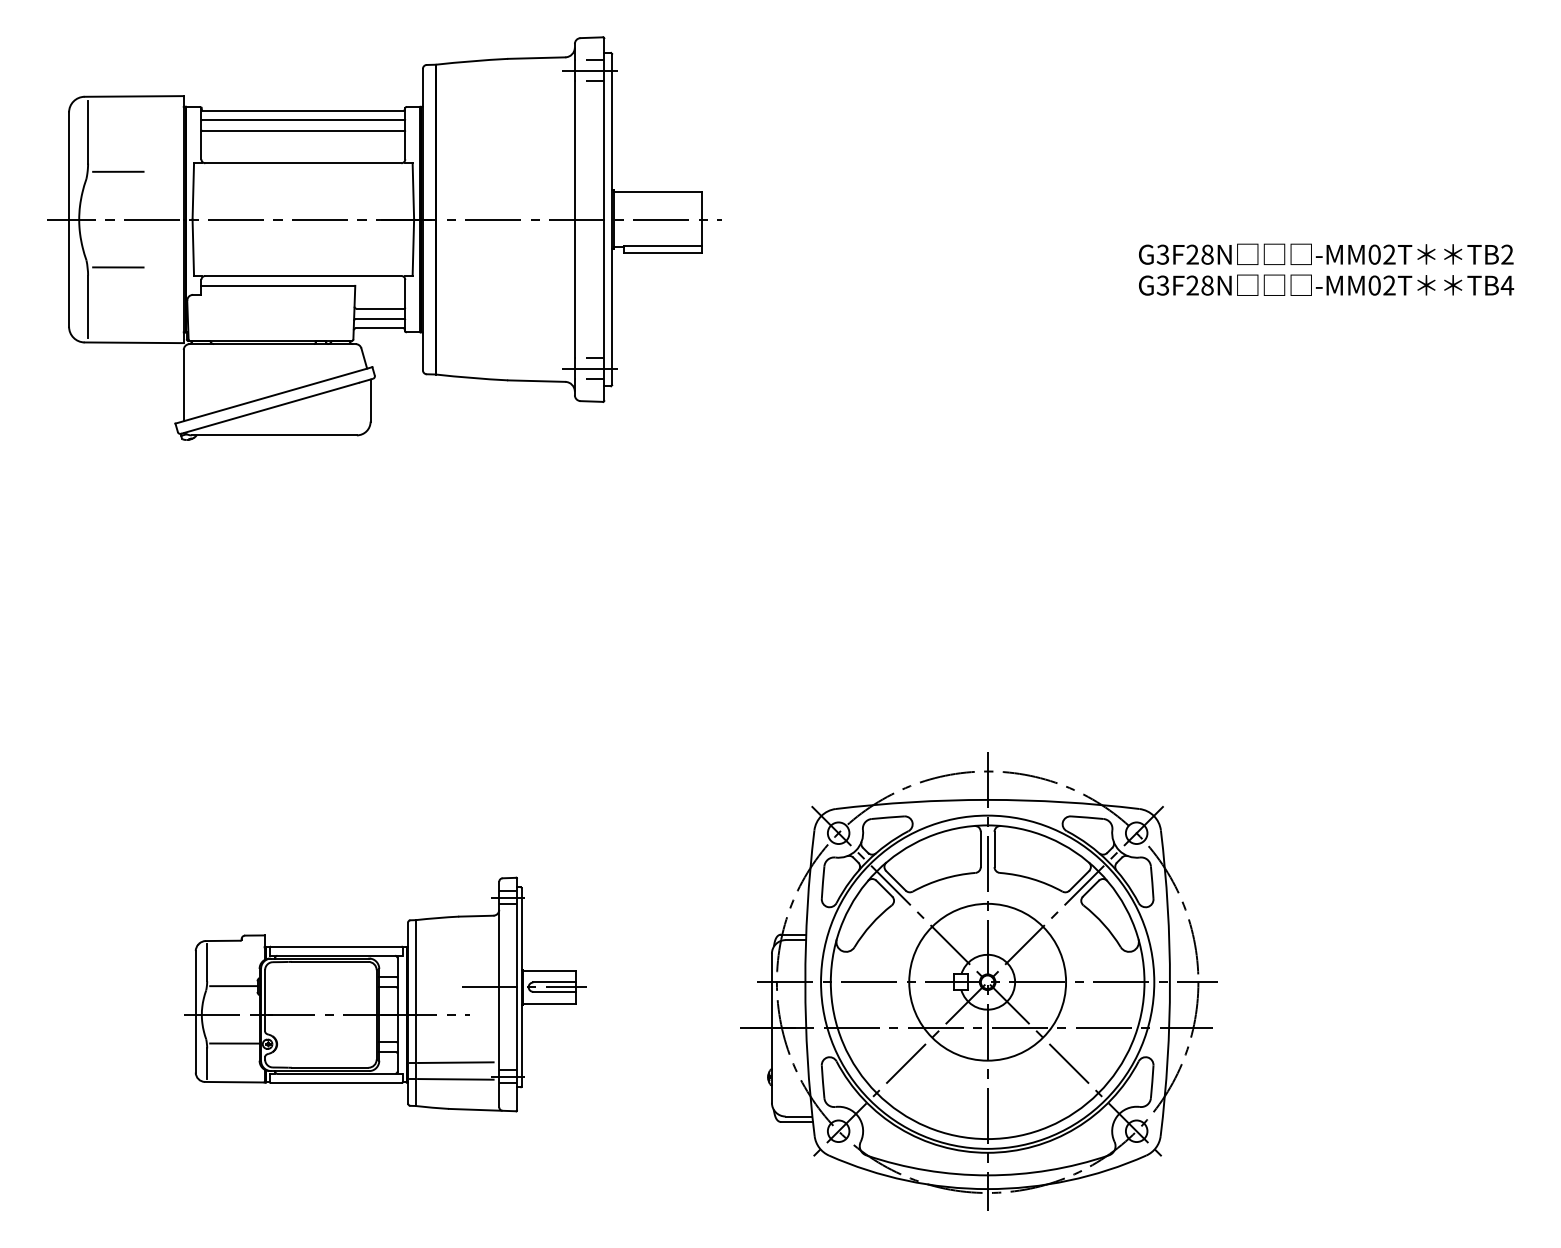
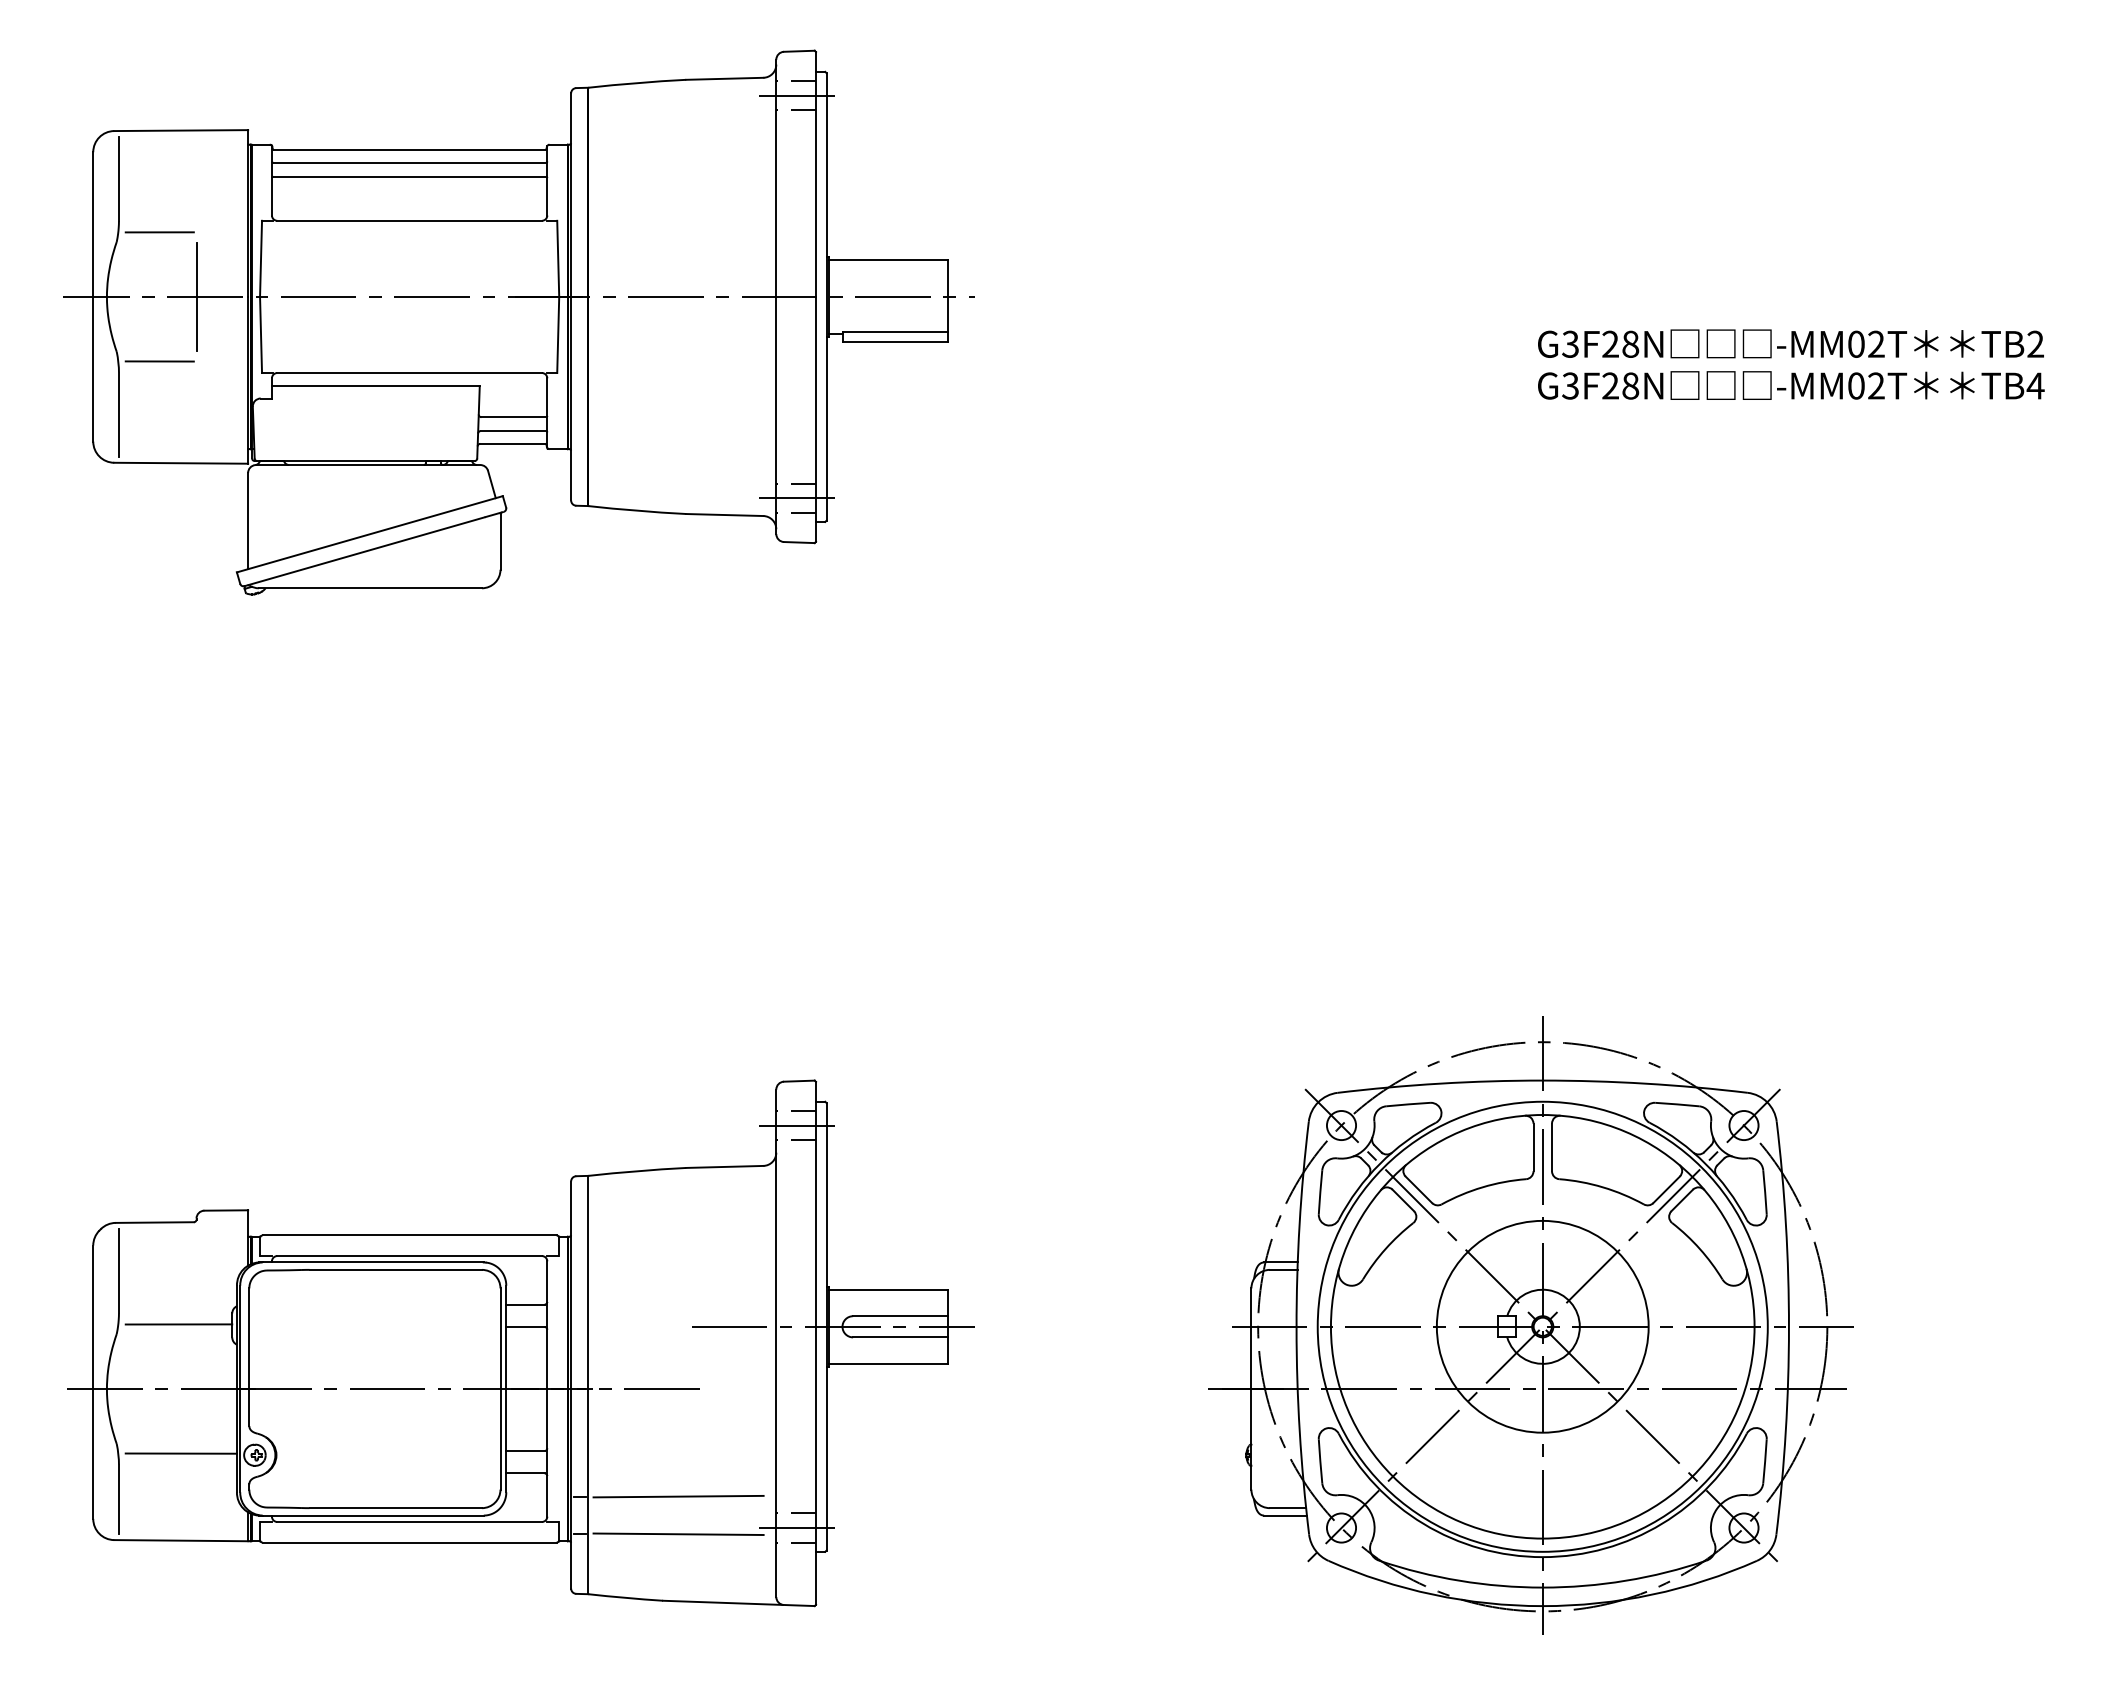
line: (145, 219) -> (196, 296), added
part: (978, 981) -> (1530, 1325), moved
part: (385, 994) -> (520, 1343), size x1.67

